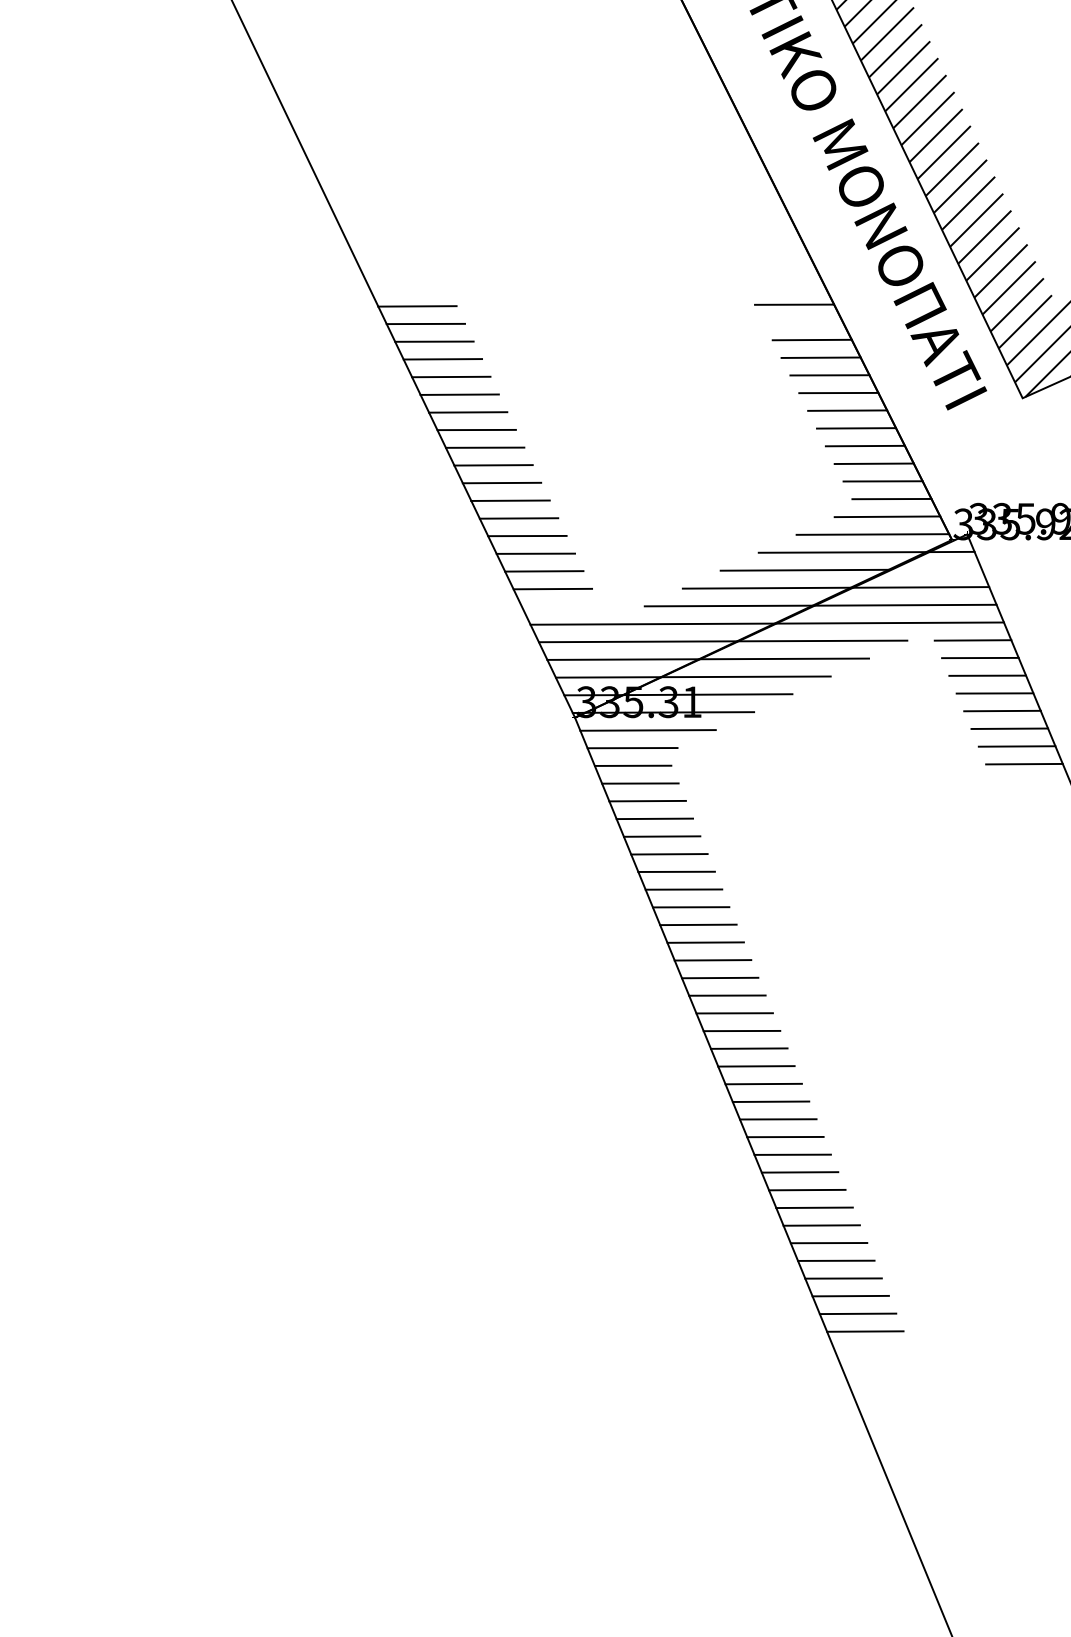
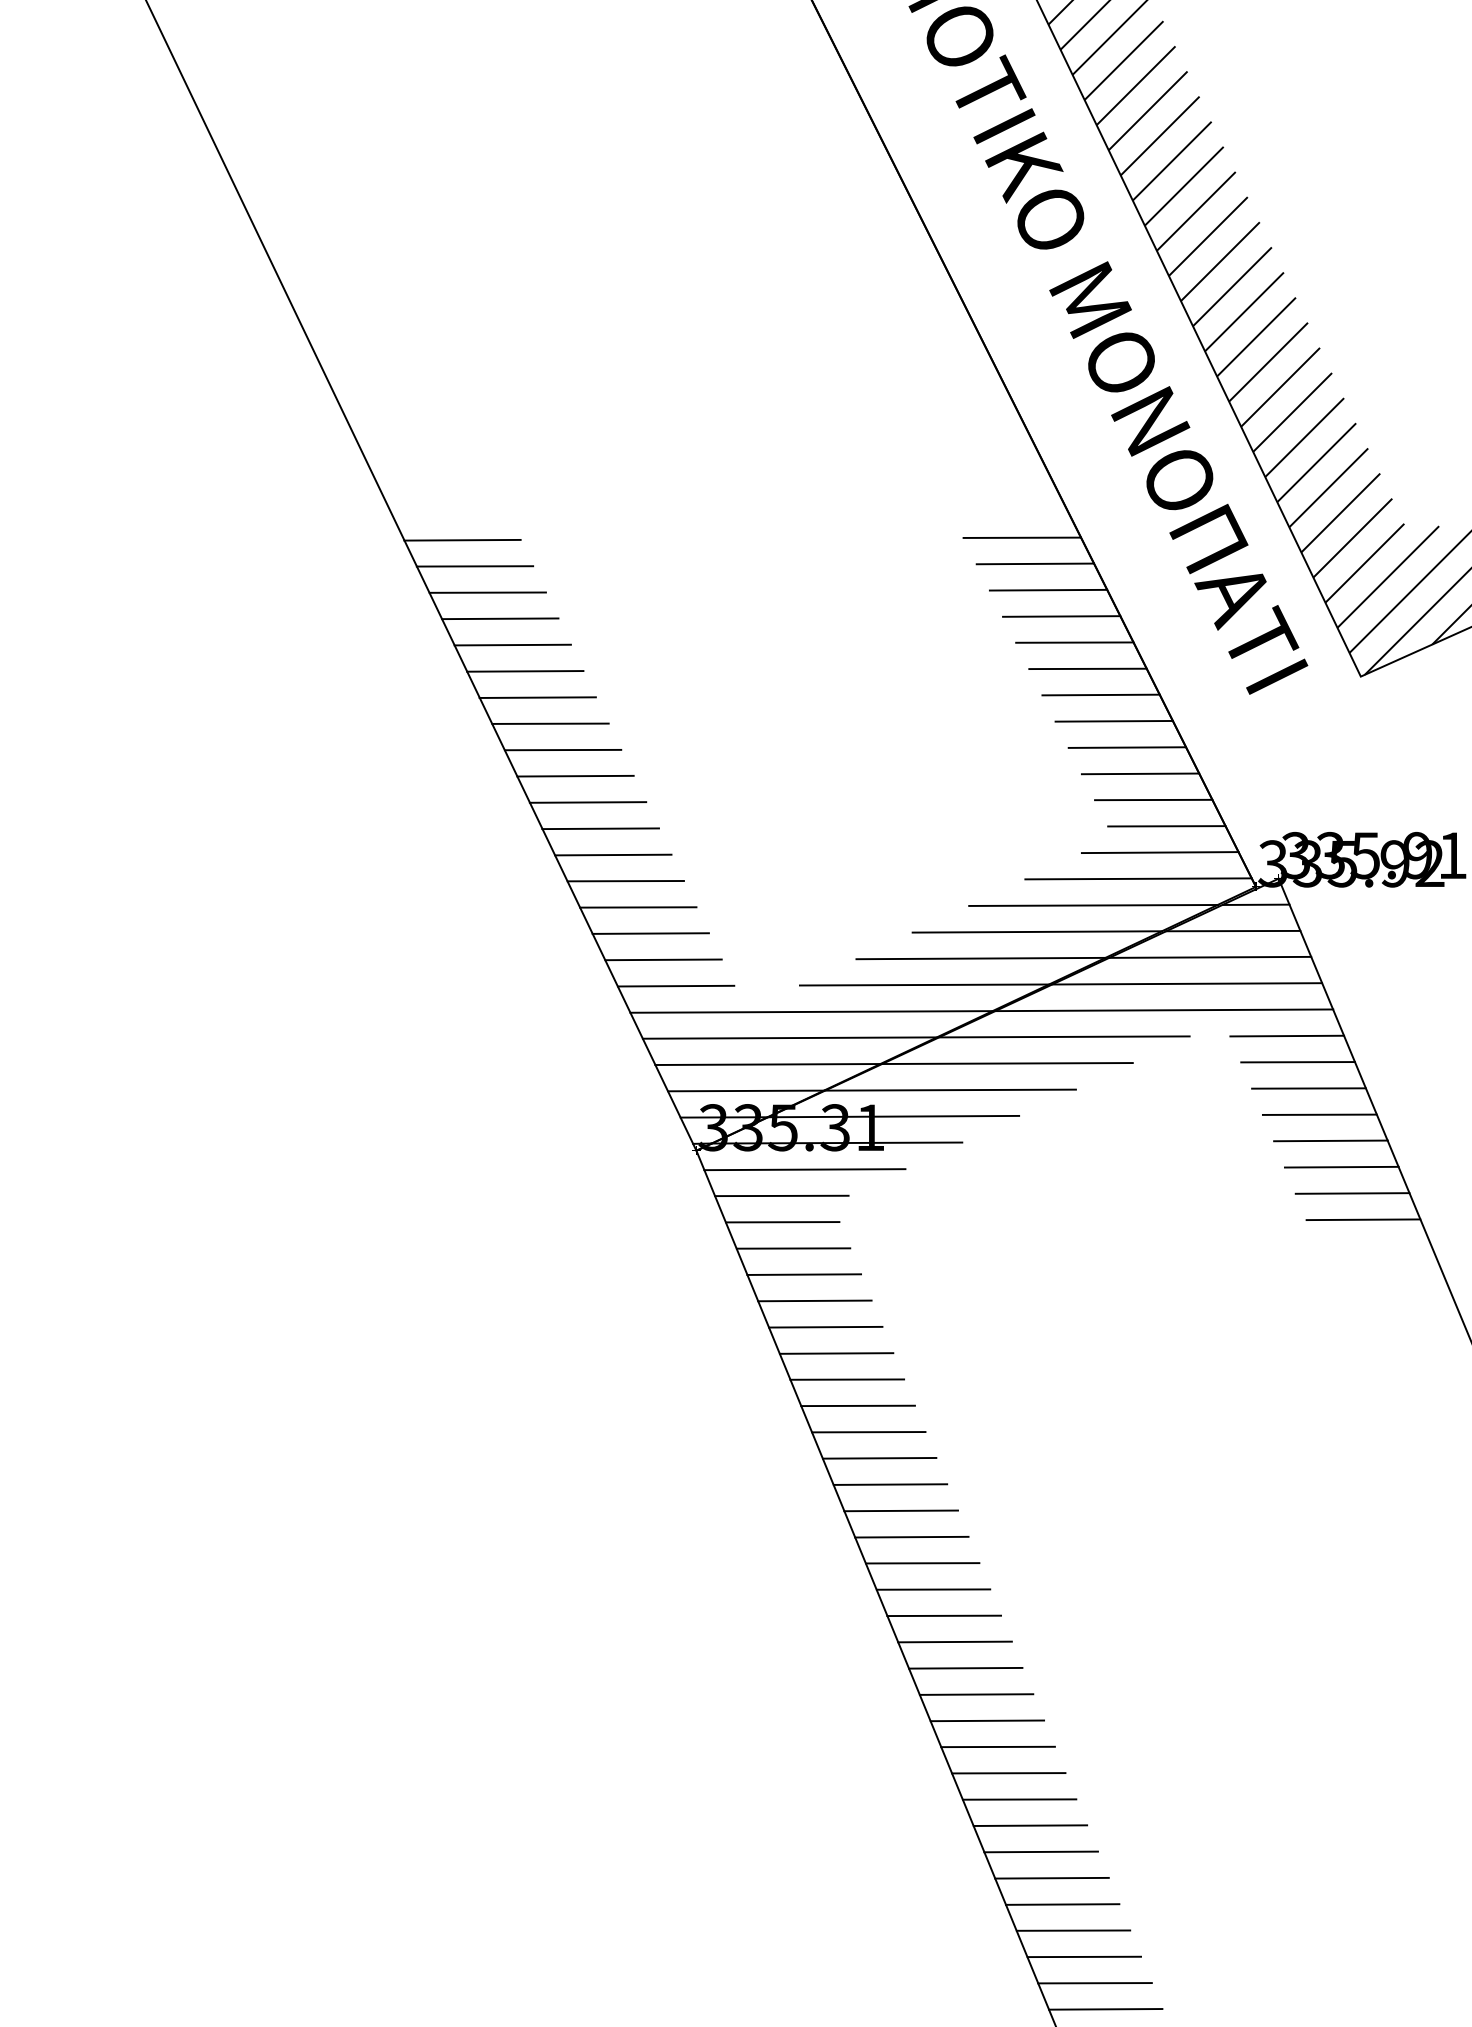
line: (802, 322) -> (1034, 564), added
line: (936, 569) -> (1232, 930), added
line: (561, 606) -> (676, 985), added

